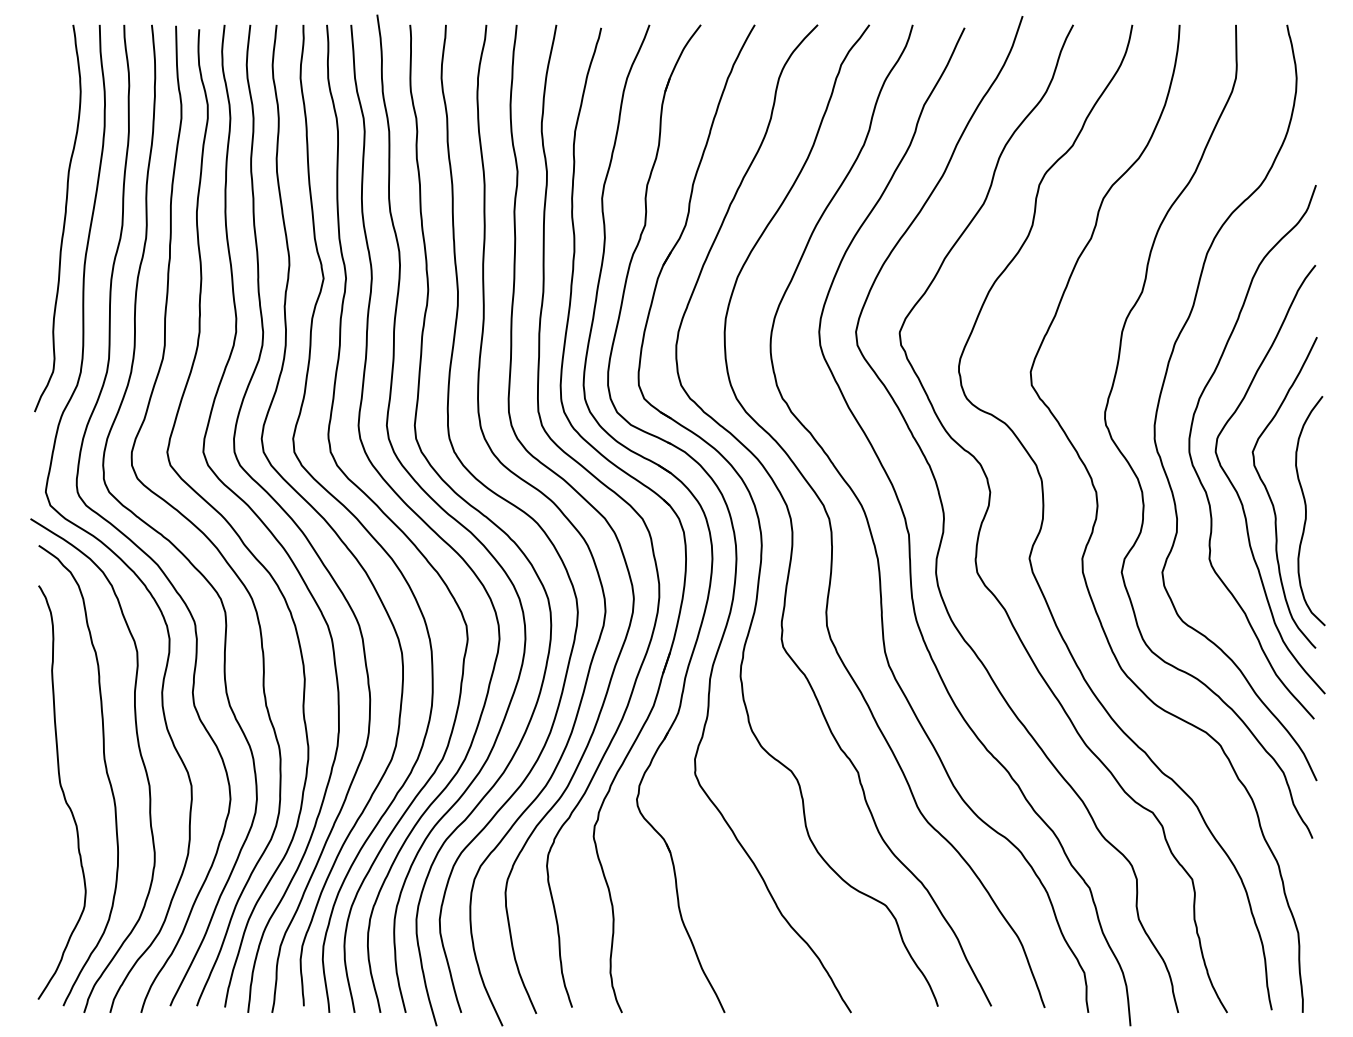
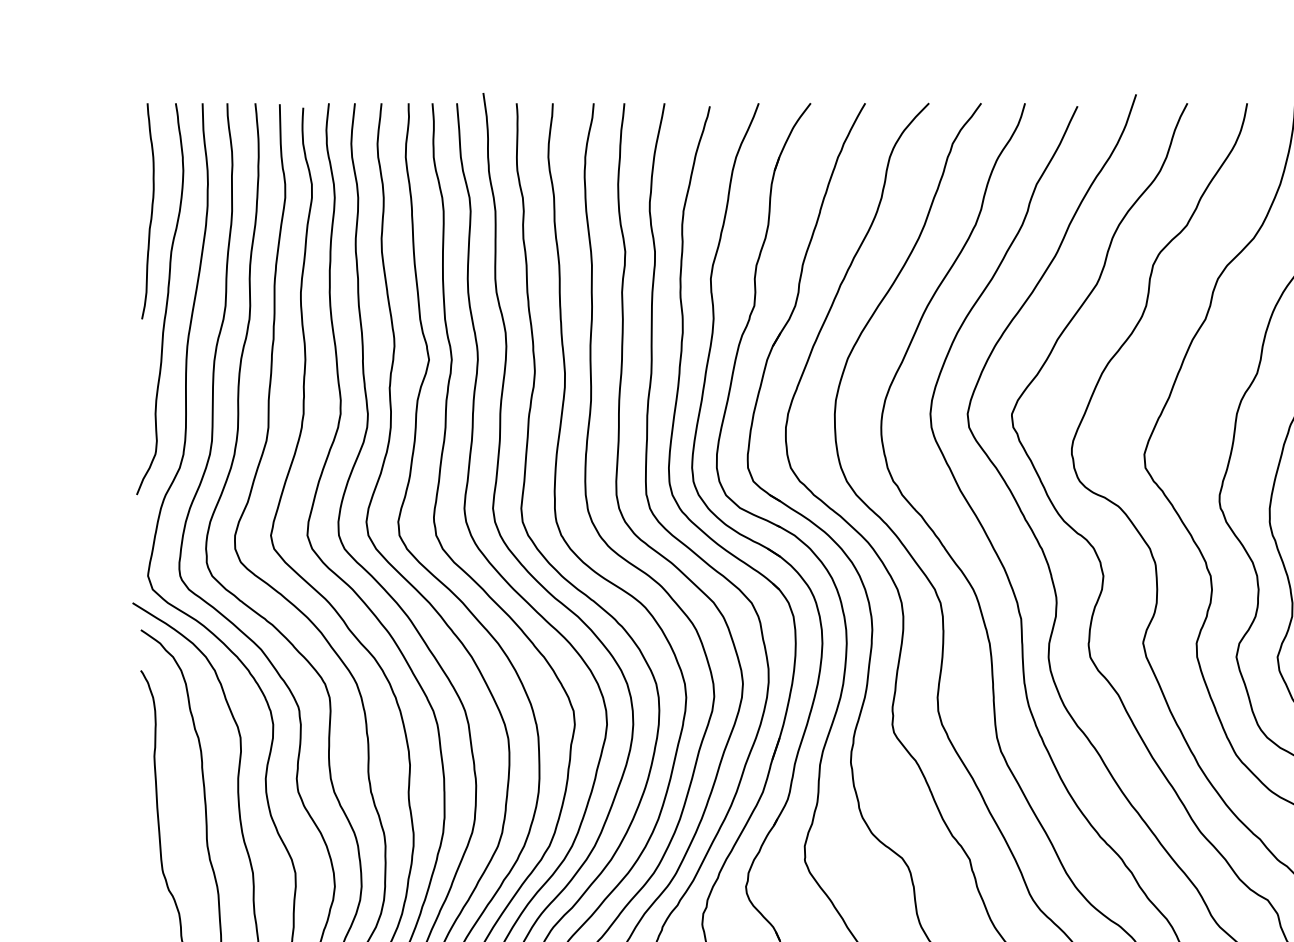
curve: (48, 131) -> (150, 211), added

